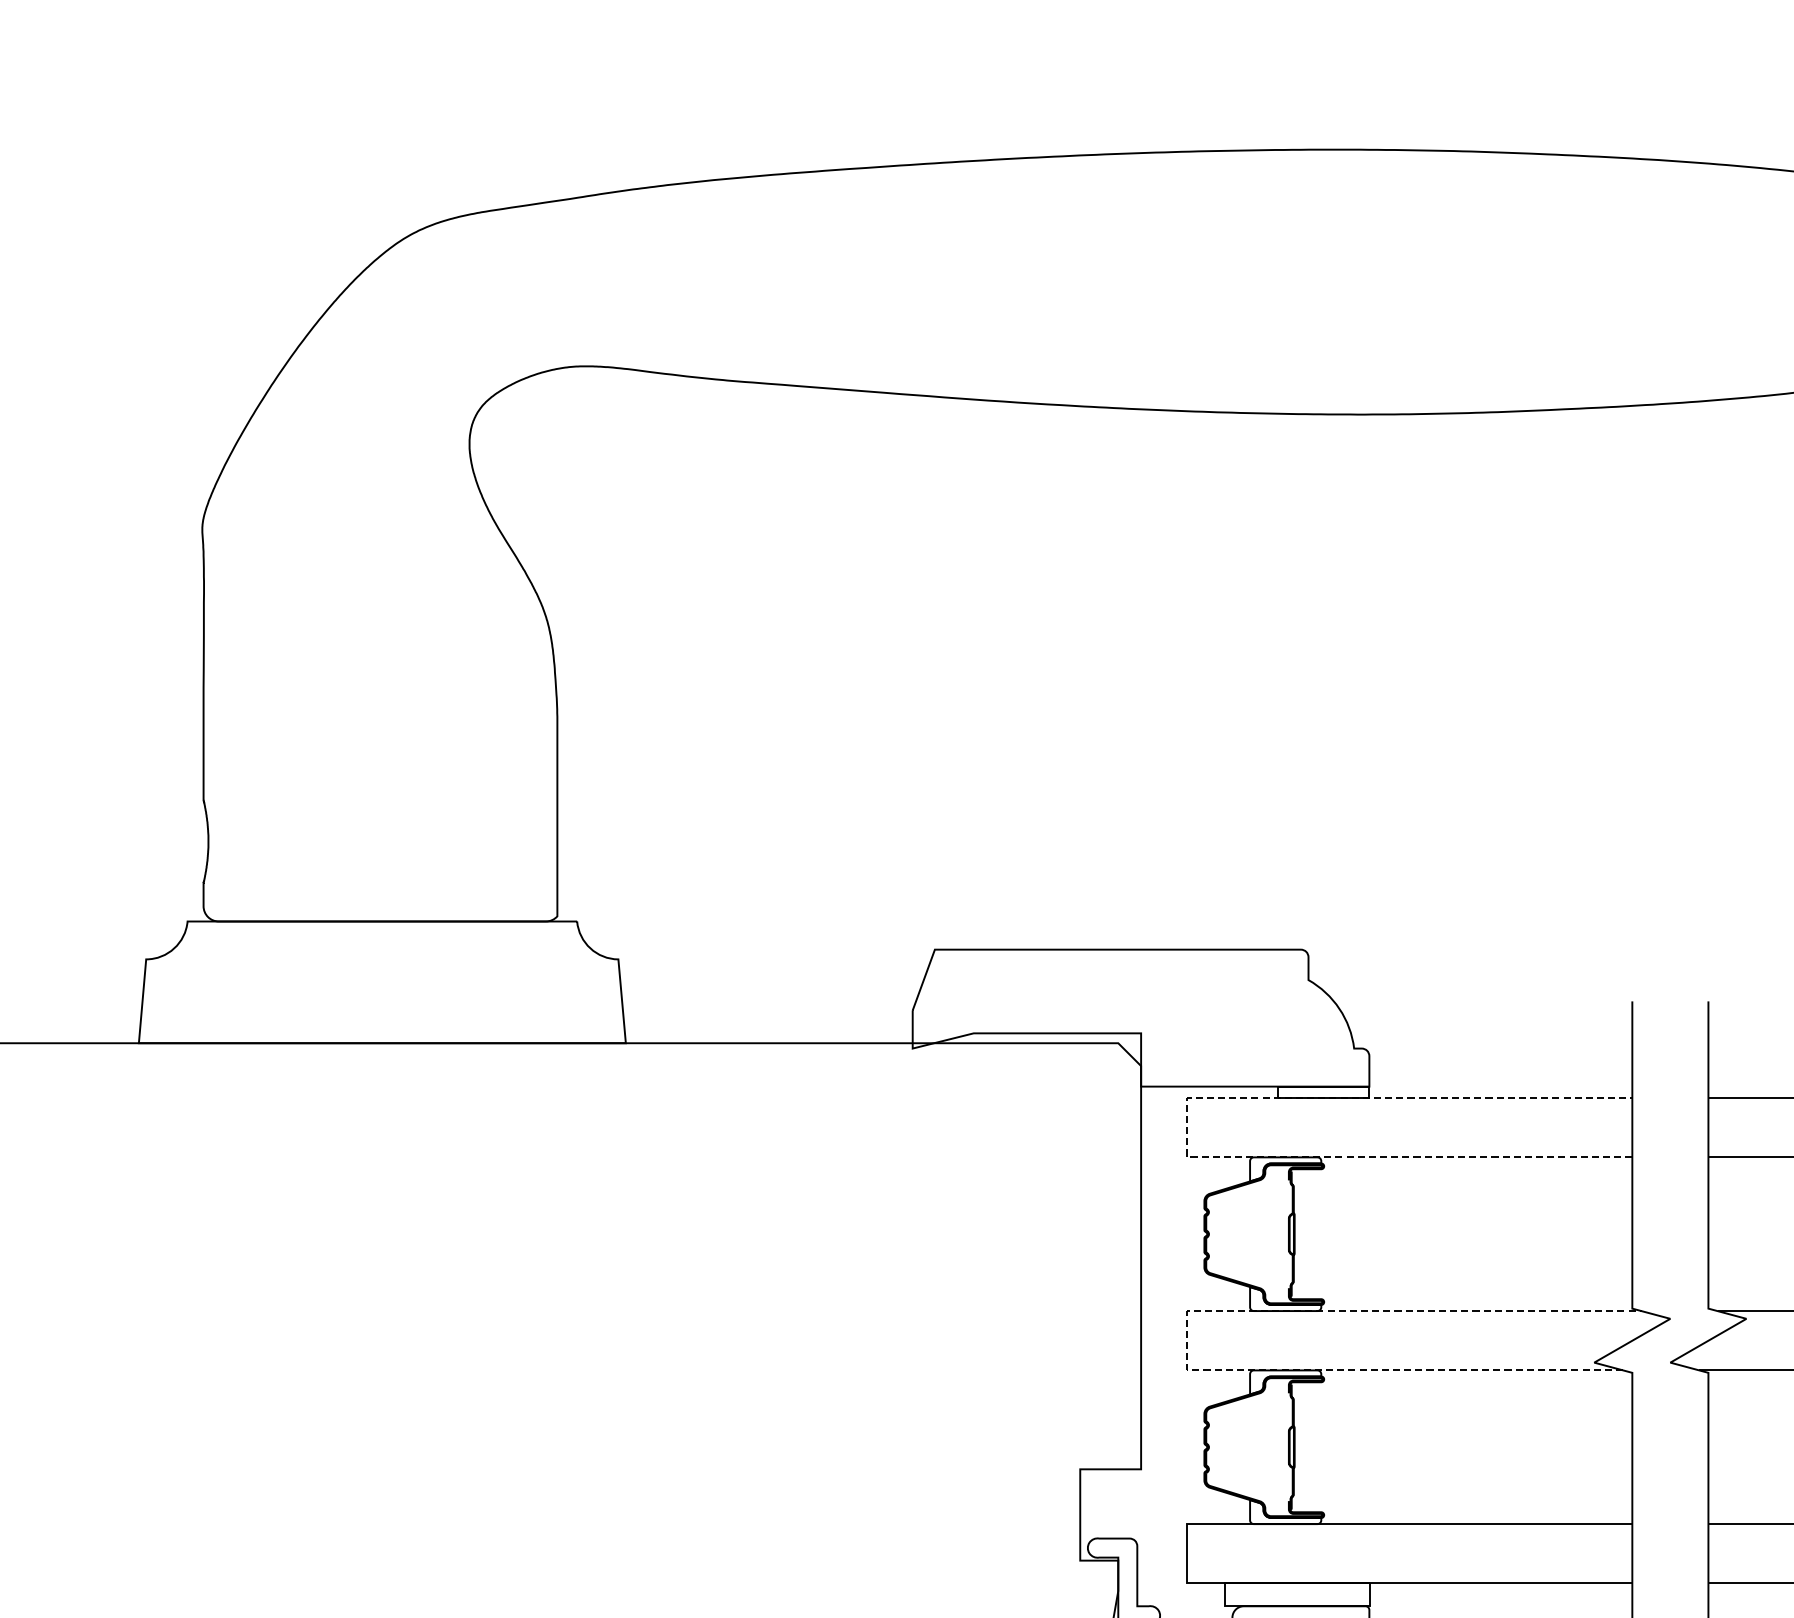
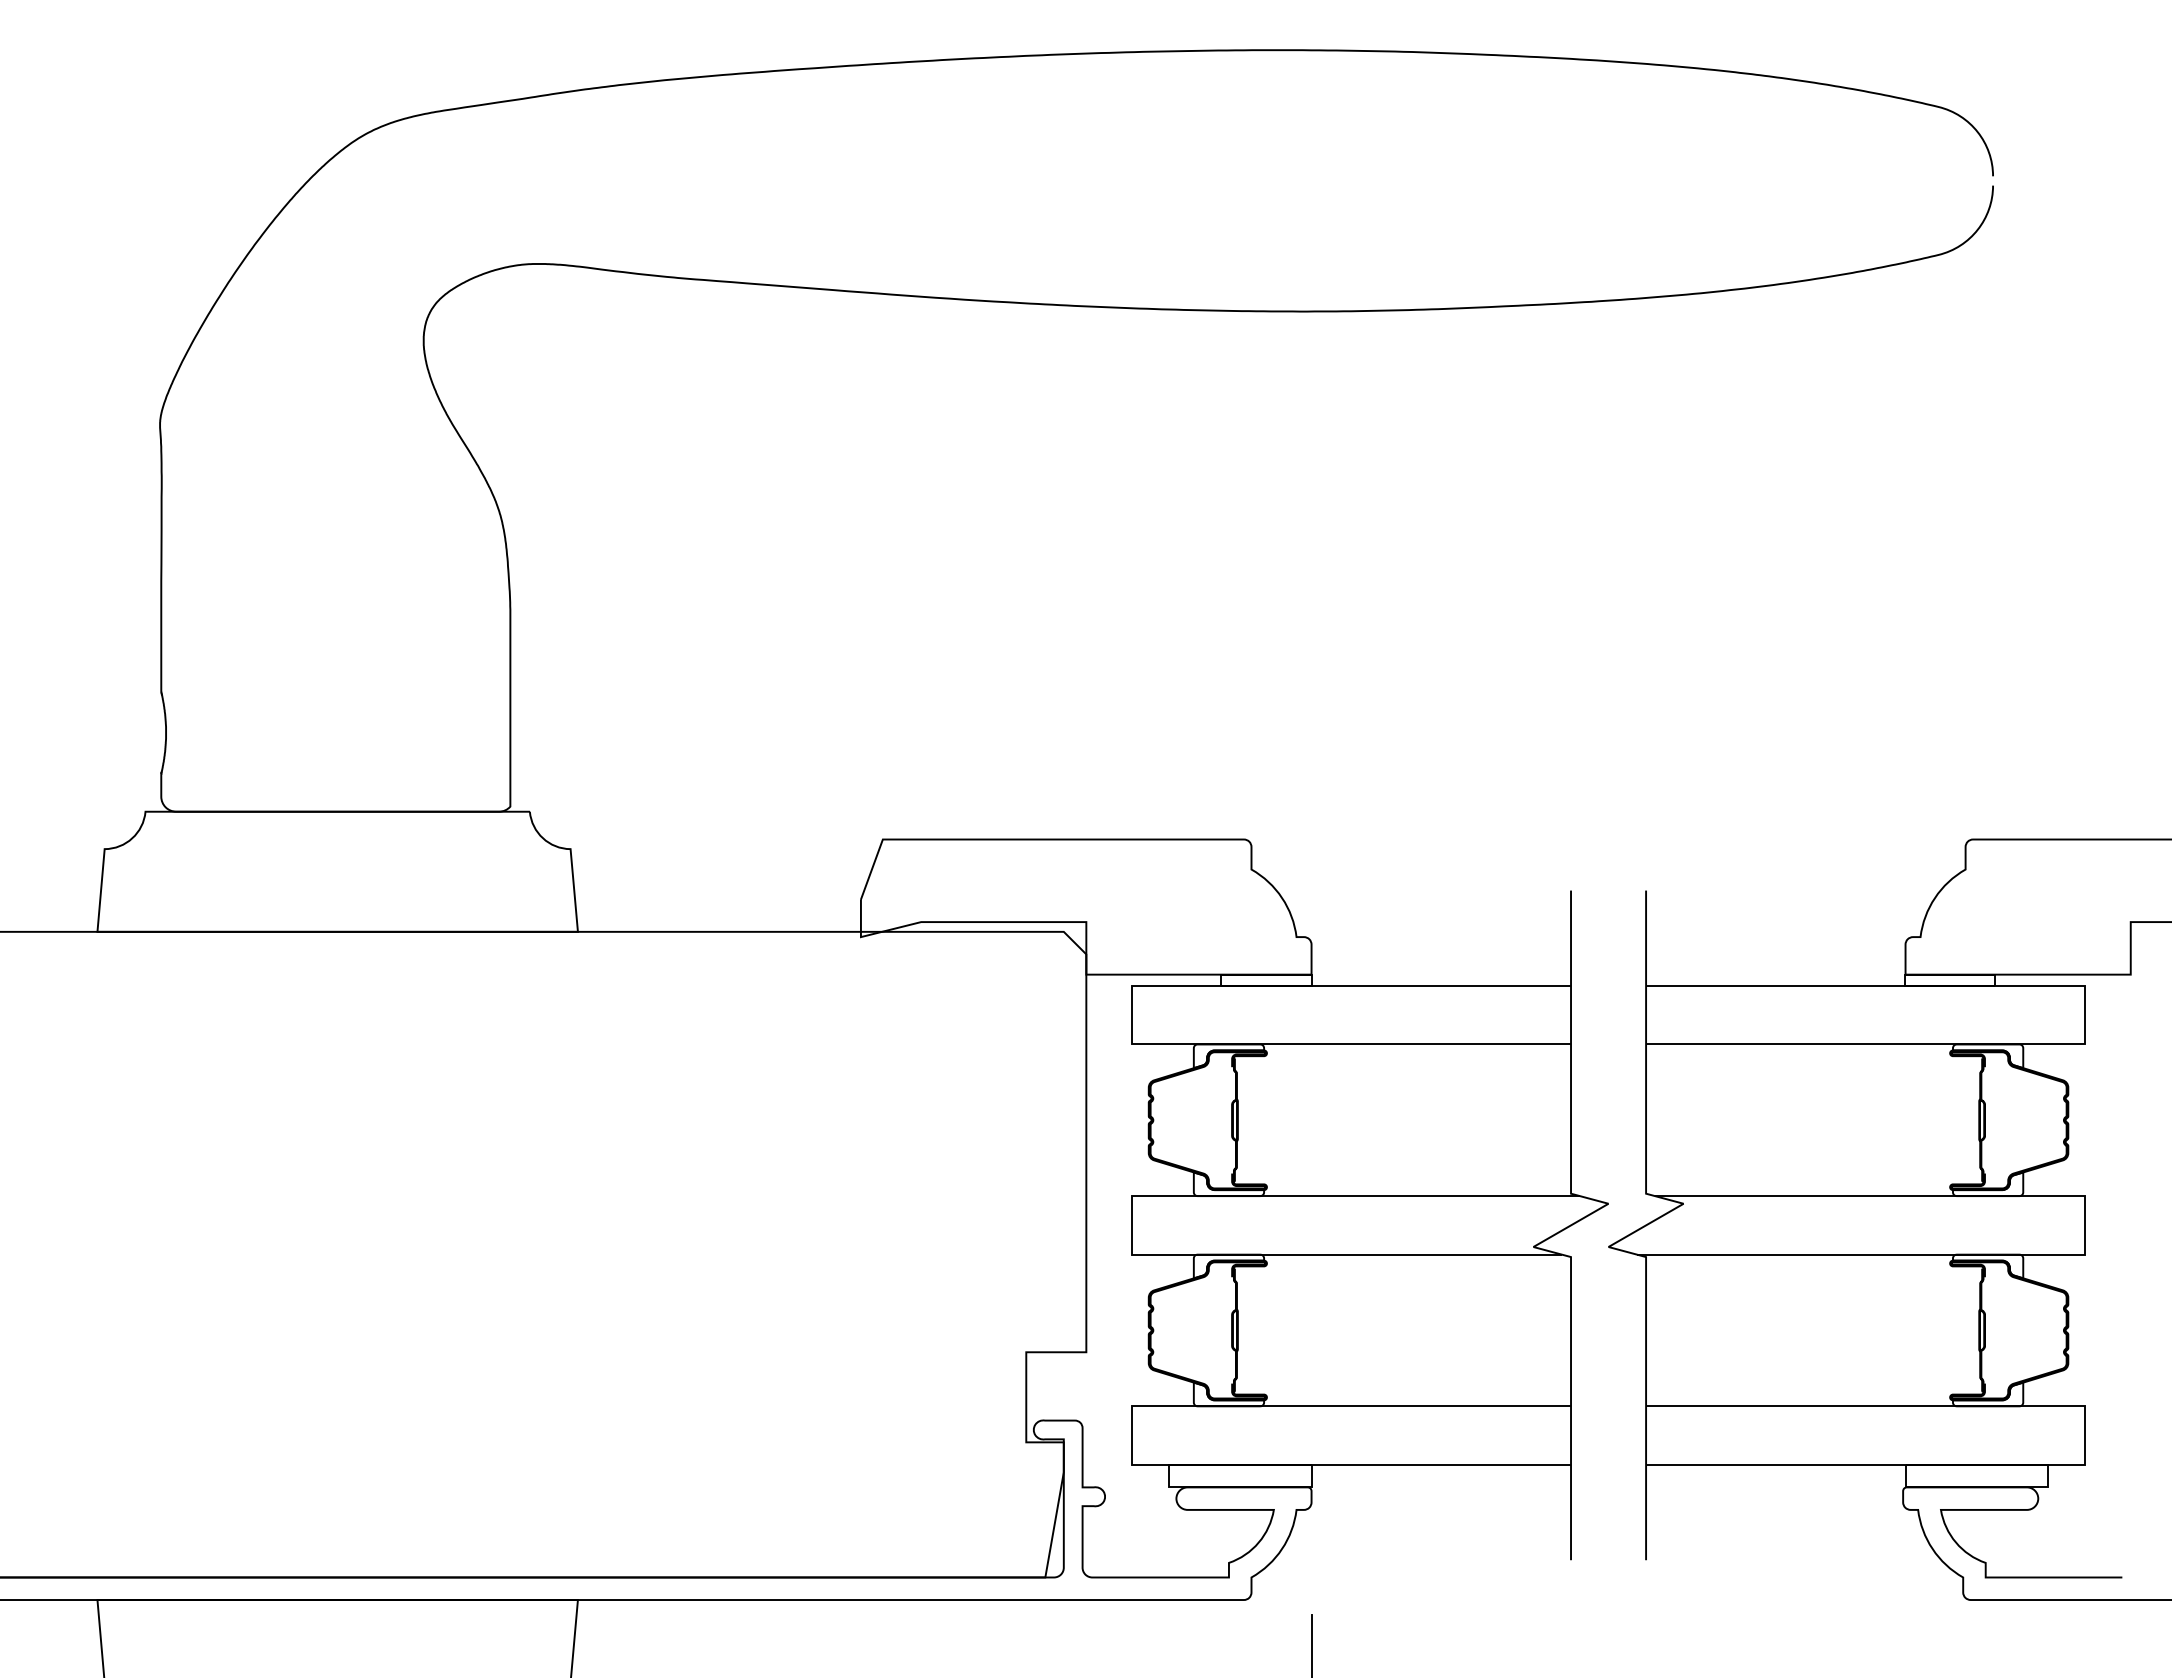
line: (1186, 1127) -> (1131, 1014), dashed -> solid
line: (1186, 1330) -> (1131, 1215), dashed -> solid

